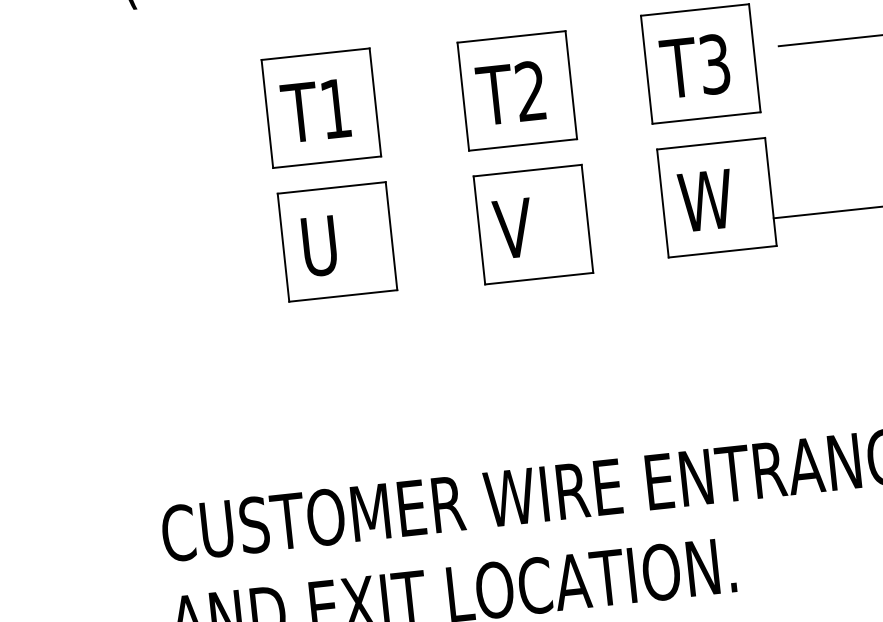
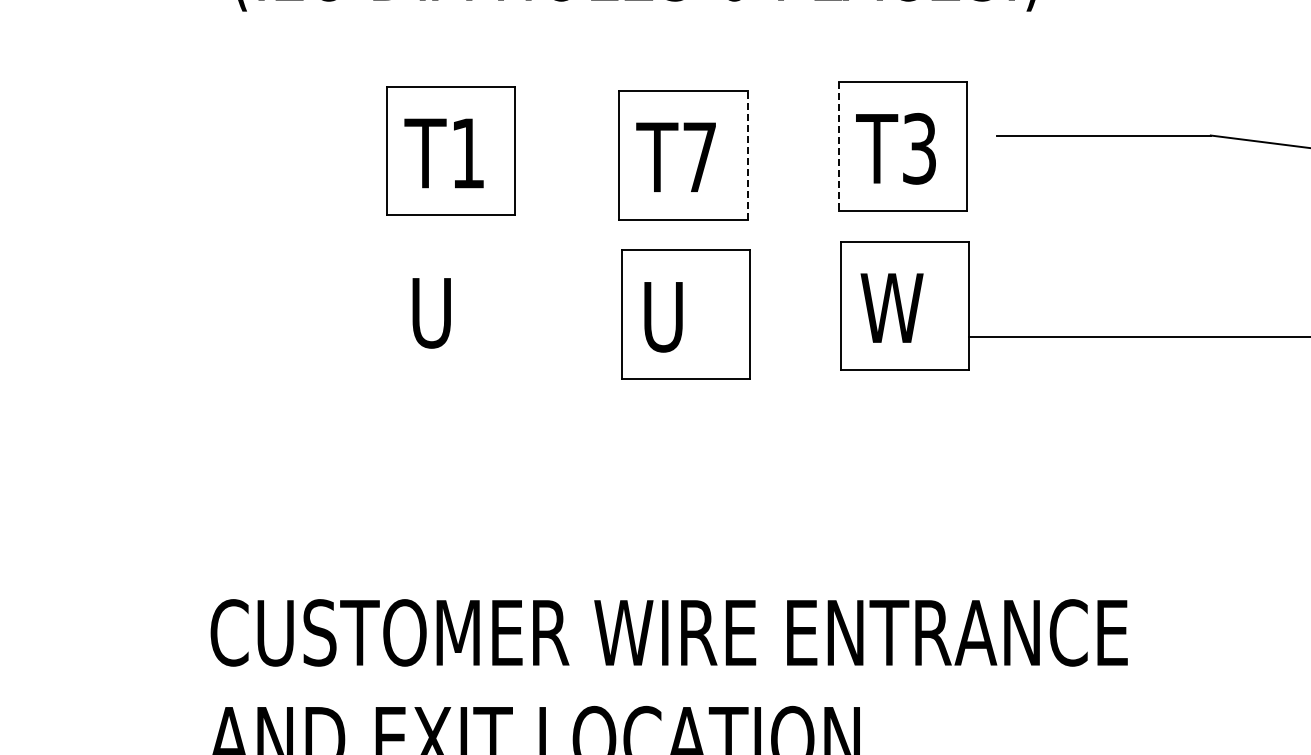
line: (646, 70) -> (838, 147), solid -> dashed
line: (570, 84) -> (747, 154), solid -> dashed
text: (530, 90) -> (699, 156), T2 -> T7
text: (513, 229) -> (661, 317), V -> U
part: (337, 242) -> (453, 310), removed

